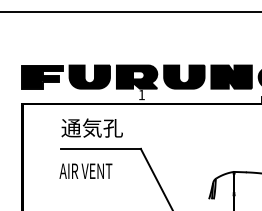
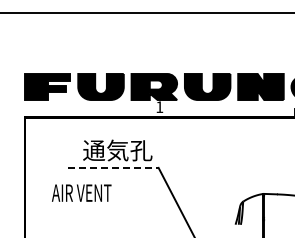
text: (91, 128) -> (117, 150), moved
line: (100, 148) -> (113, 167), solid -> dashed
text: (85, 170) -> (81, 192), moved

